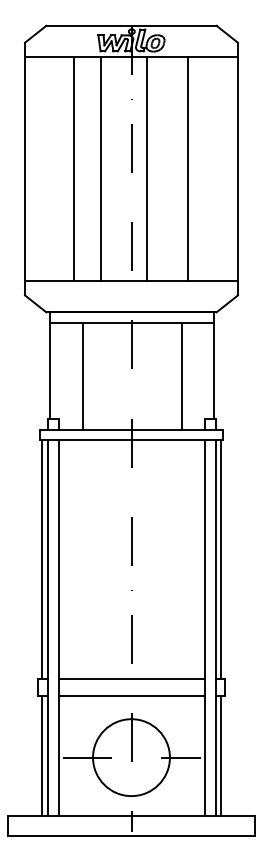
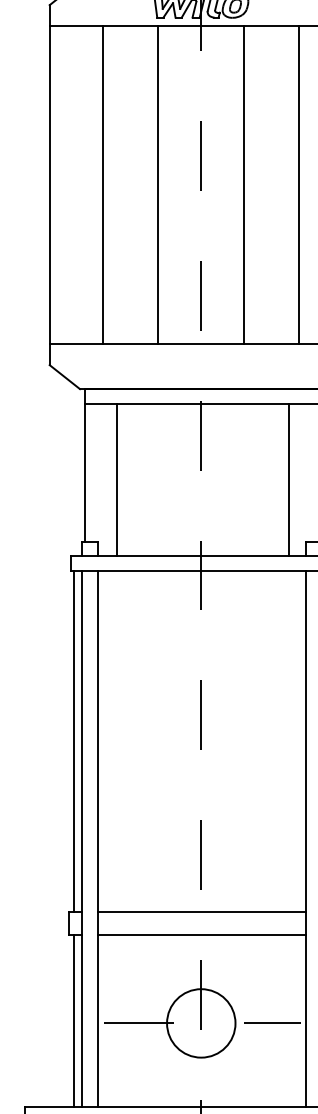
line: (73, 168) -> (103, 184), moved
line: (146, 168) -> (244, 184), moved
line: (188, 168) -> (299, 184), moved
line: (83, 375) -> (117, 479), moved
line: (181, 375) -> (288, 479), moved
circle: (131, 757) -> (201, 1023), size x0.62

